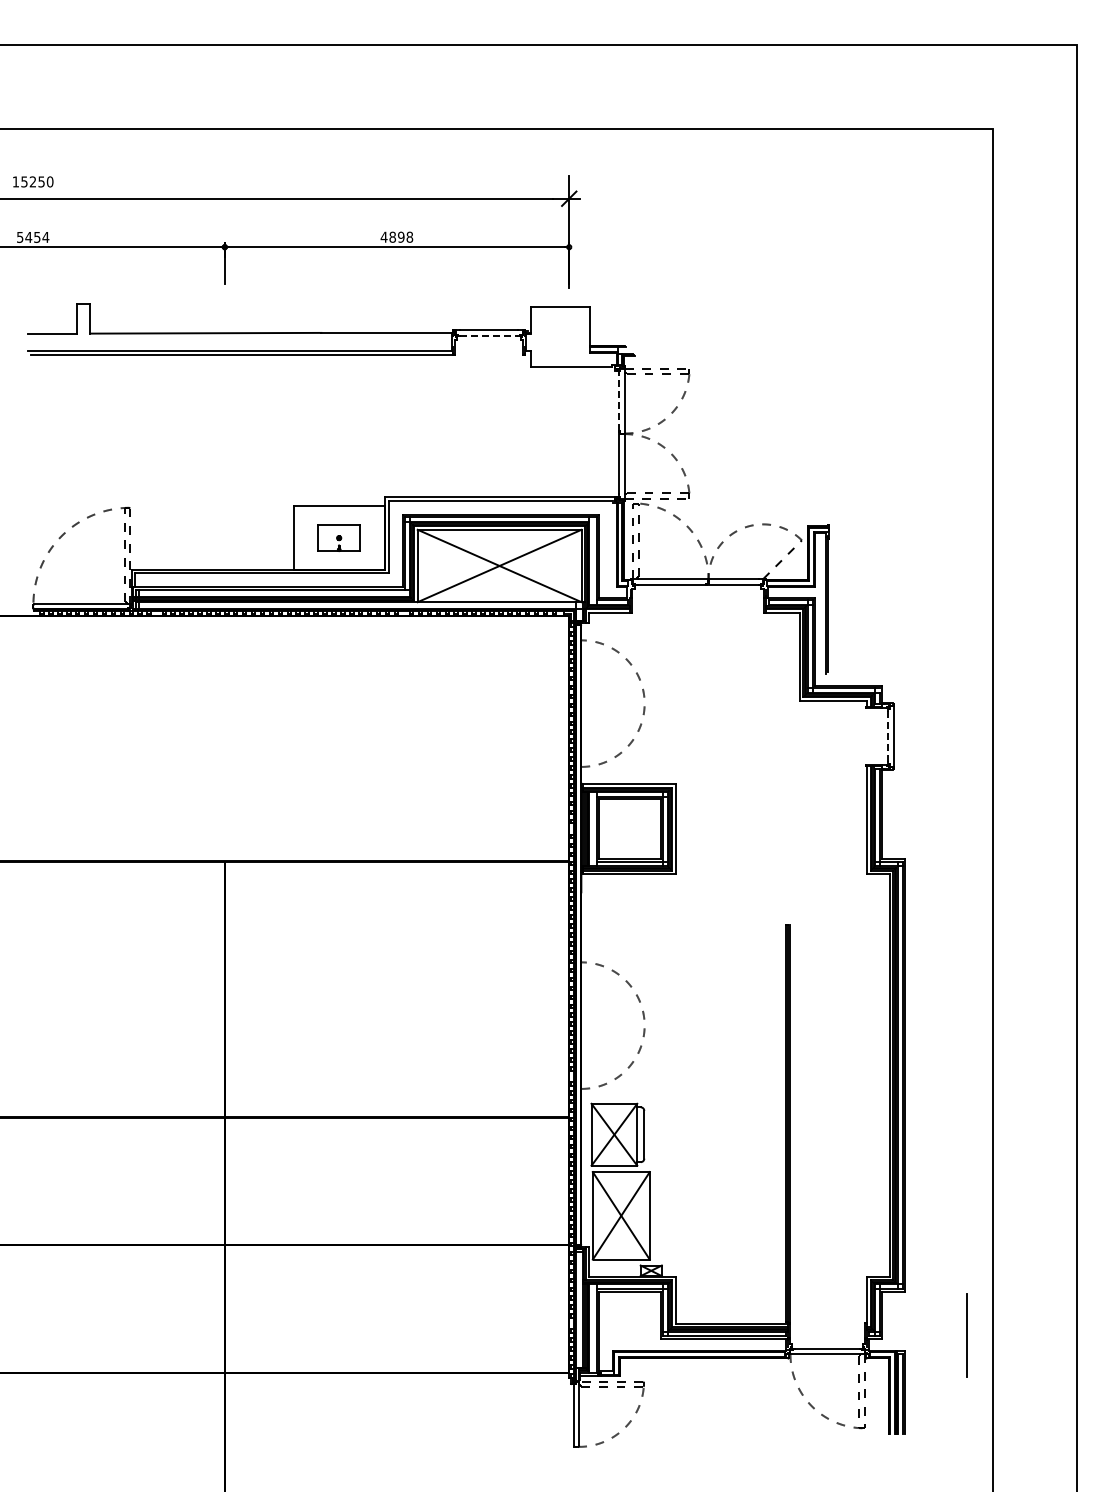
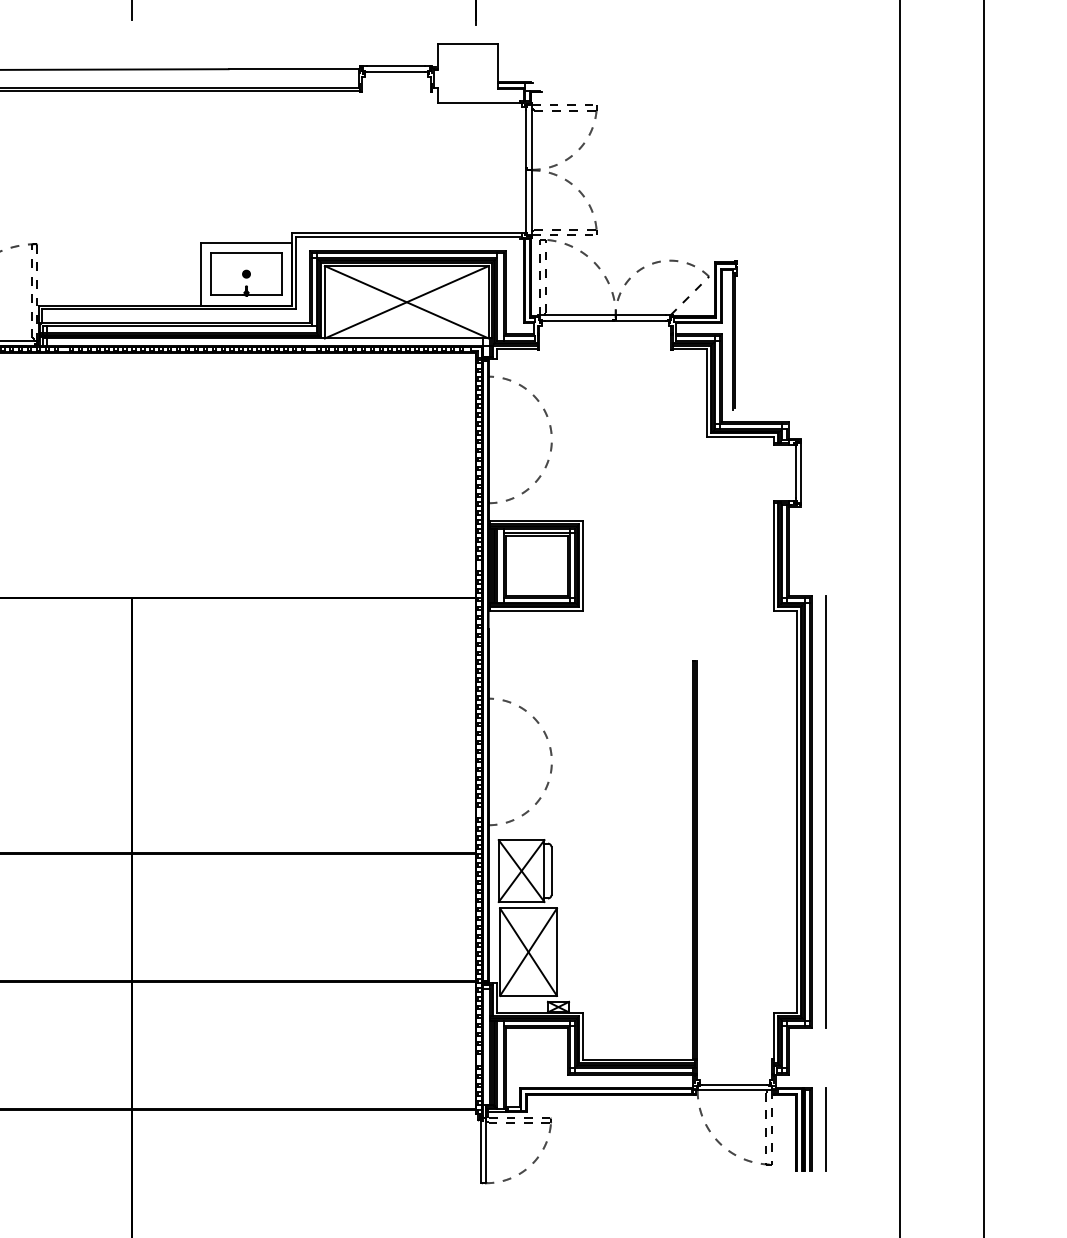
line: (489, 335) -> (396, 71), dashed -> solid
line: (619, 401) -> (526, 137), dashed -> solid
part: (338, 538) -> (245, 274), size x1.67
line: (888, 737) -> (795, 473), dashed -> solid
line: (919, 1075) -> (826, 811), added
line: (966, 1335) -> (825, 1128), moved

